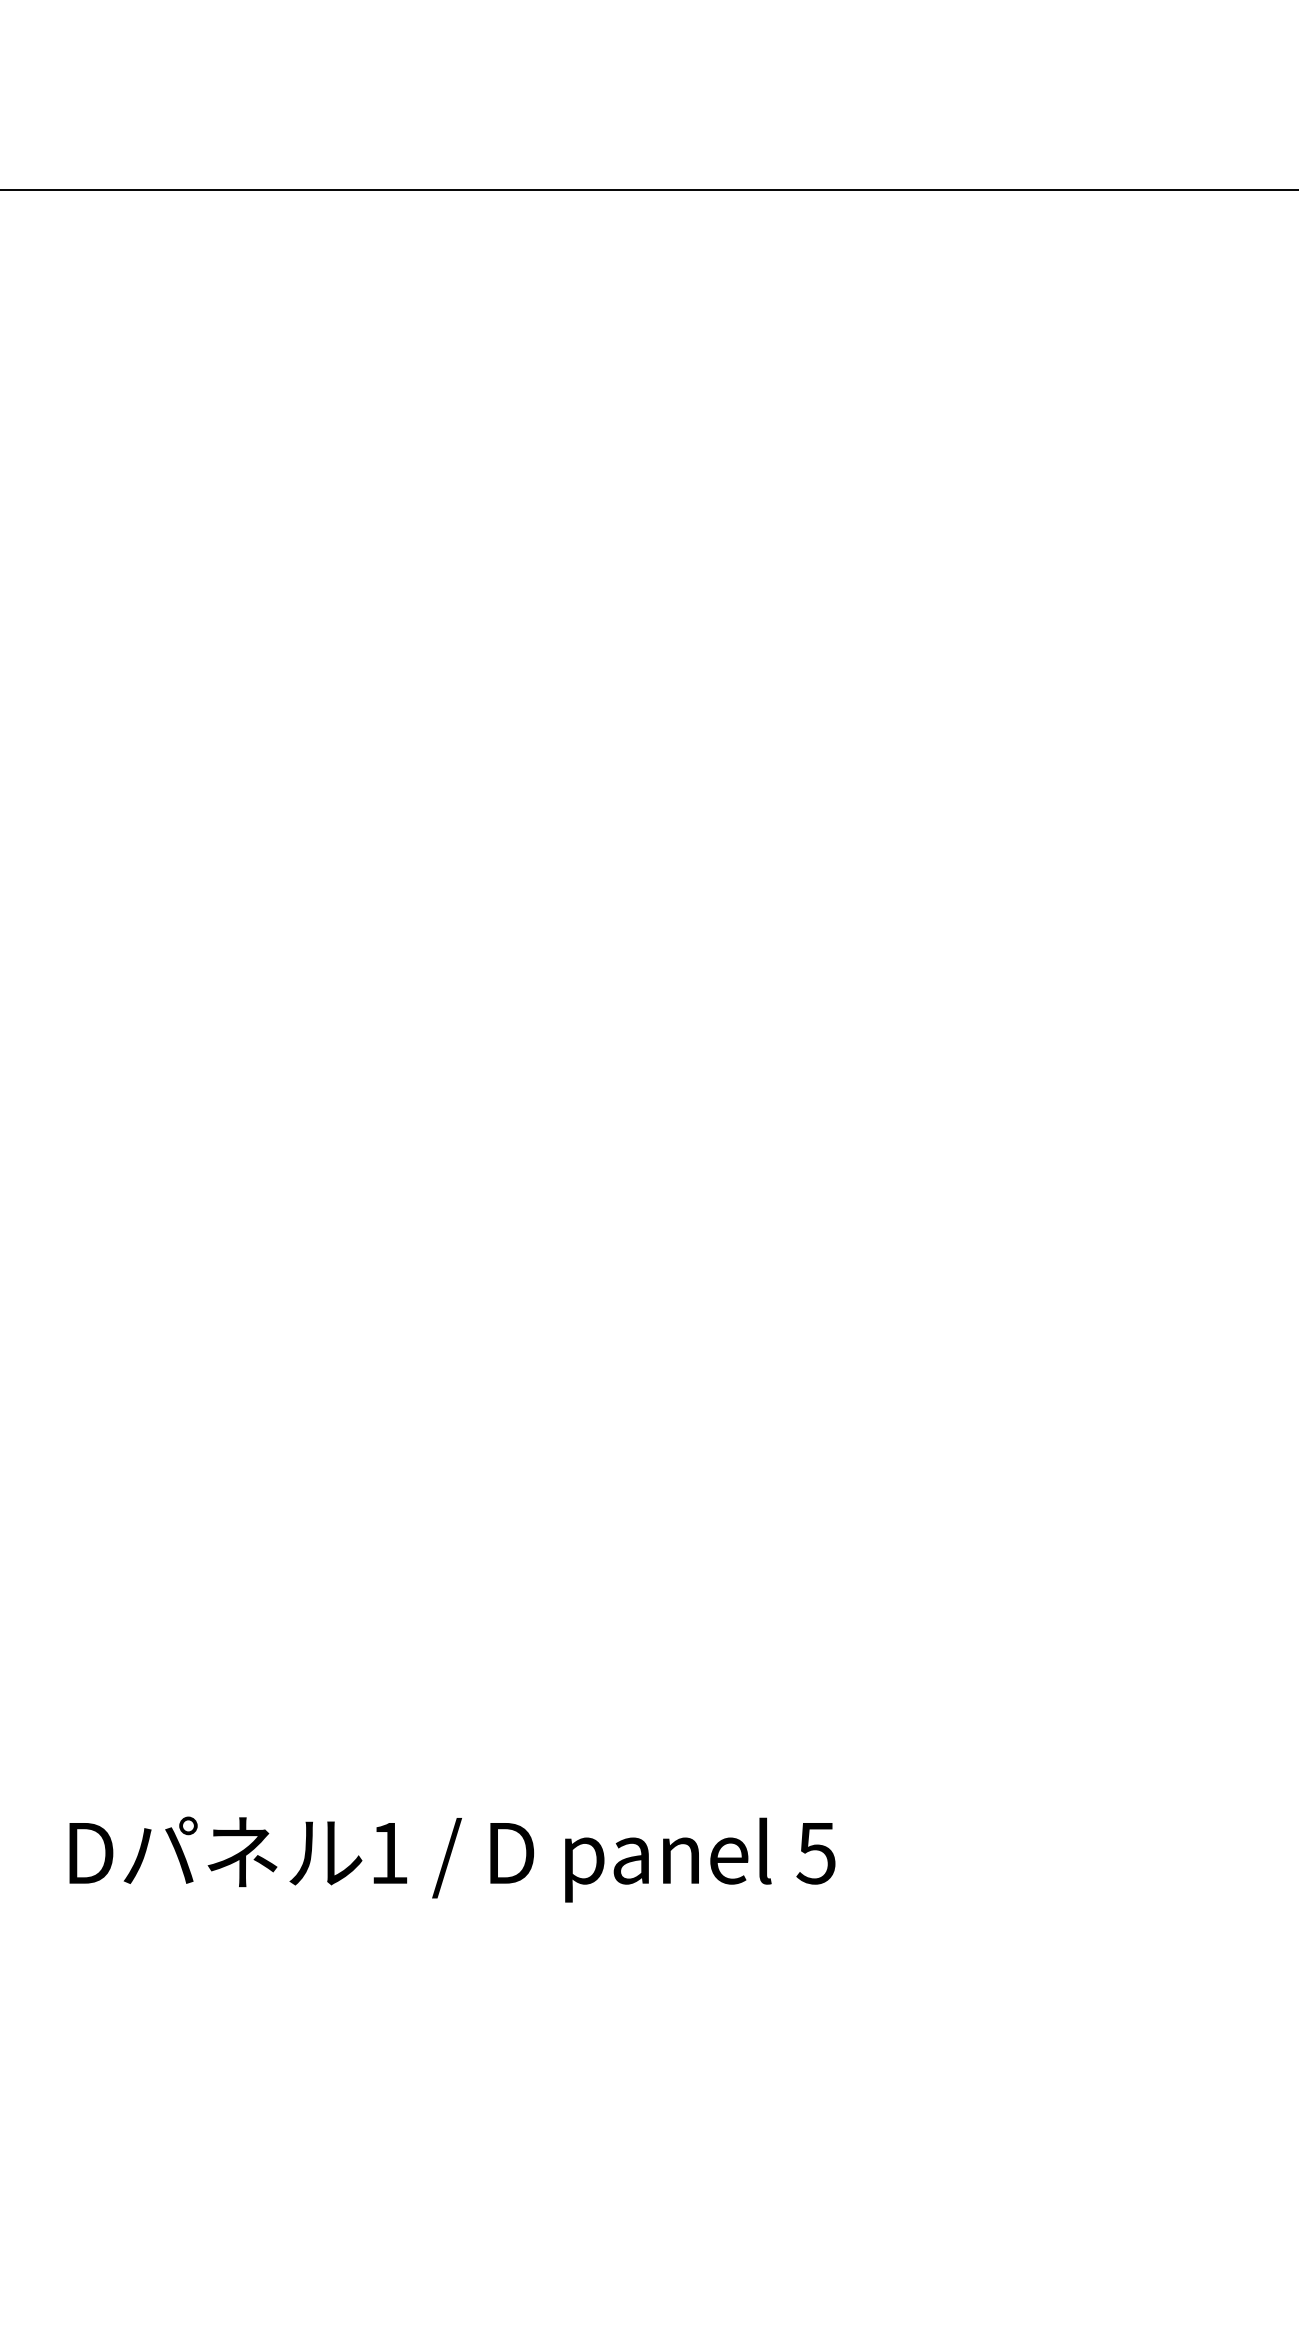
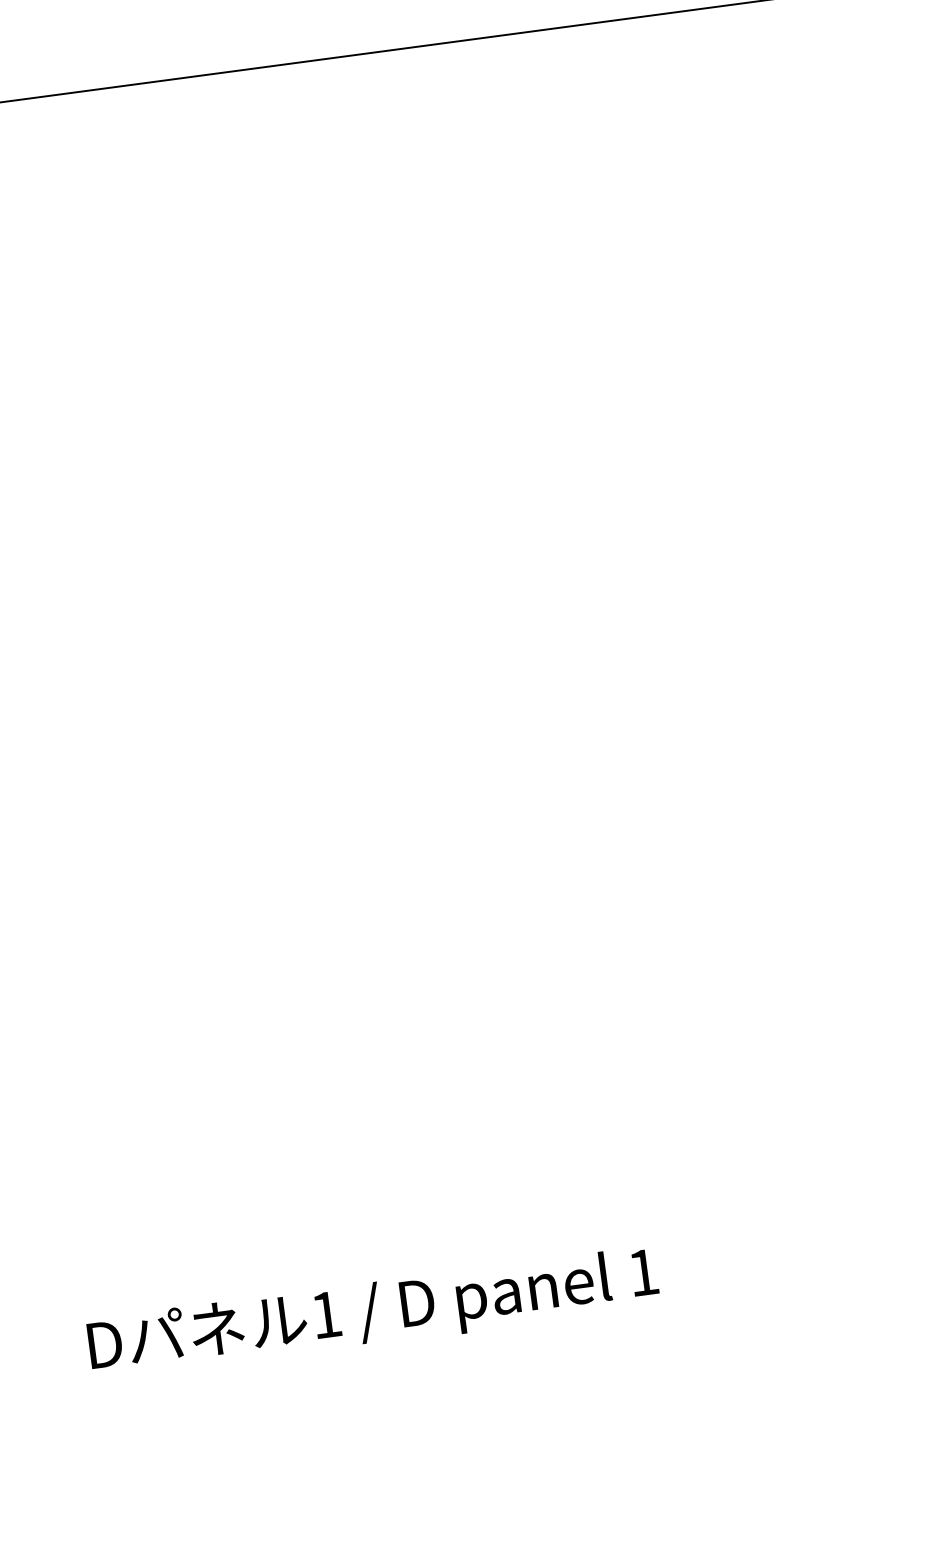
text: (815, 1853) -> (642, 1272), 5 -> 1

